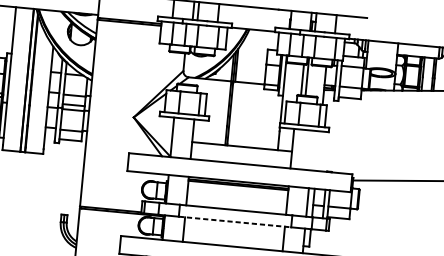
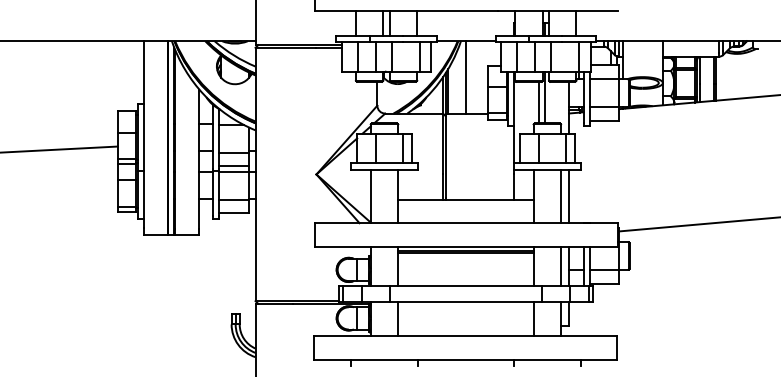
line: (250, 56) -> (465, 77), added
line: (312, 150) -> (561, 196), added
line: (317, 151) -> (568, 196), added
line: (235, 222) -> (466, 302), dashed -> solid

